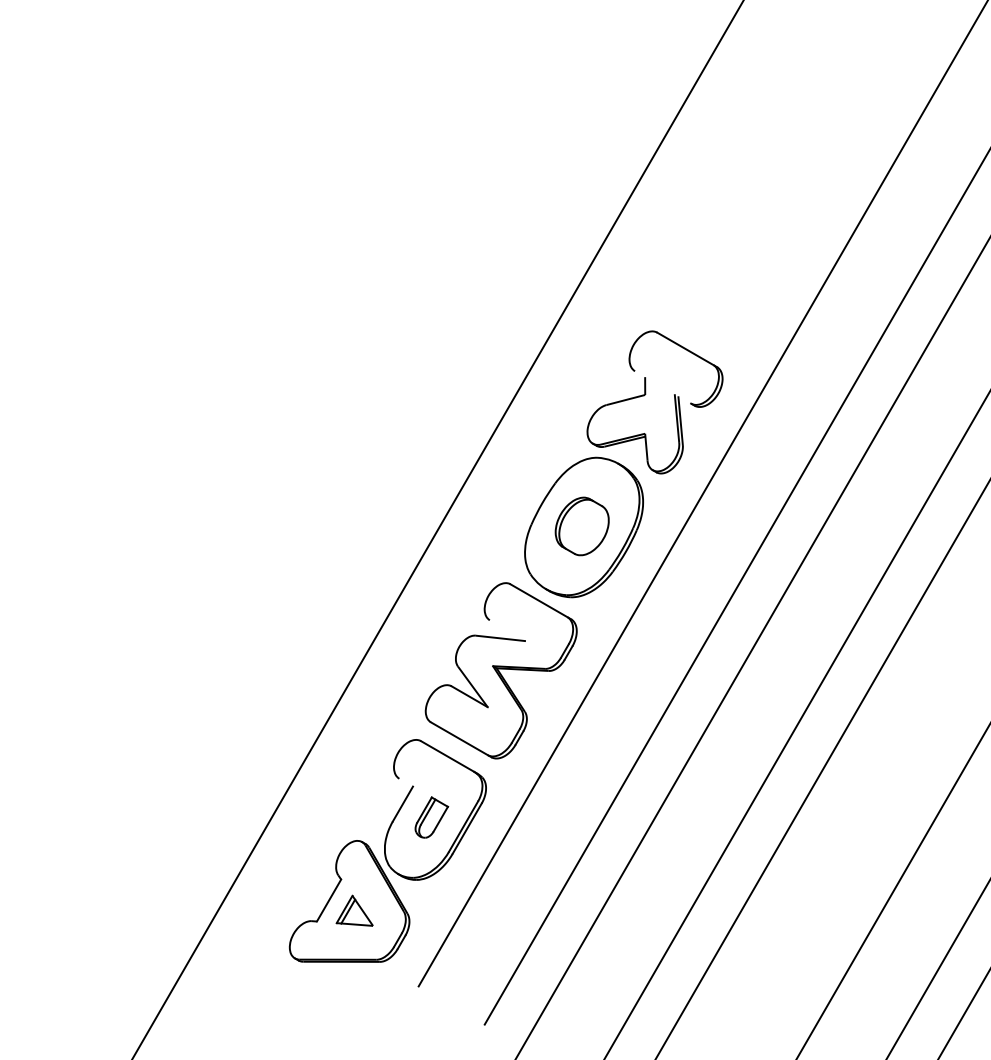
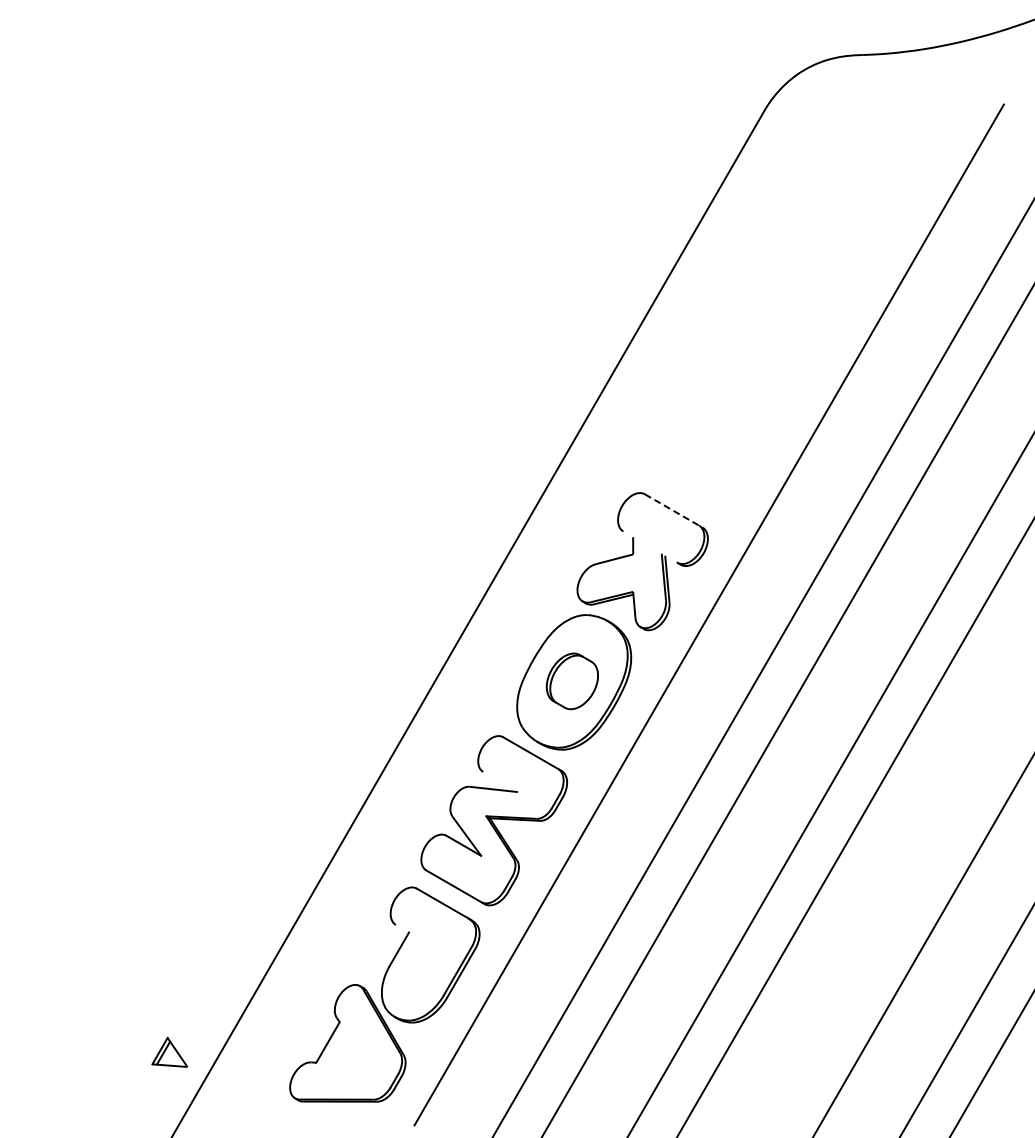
line: (687, 350) -> (674, 511), solid -> dashed
part: (431, 817) -> (426, 962), removed
part: (354, 909) -> (169, 1051), moved

